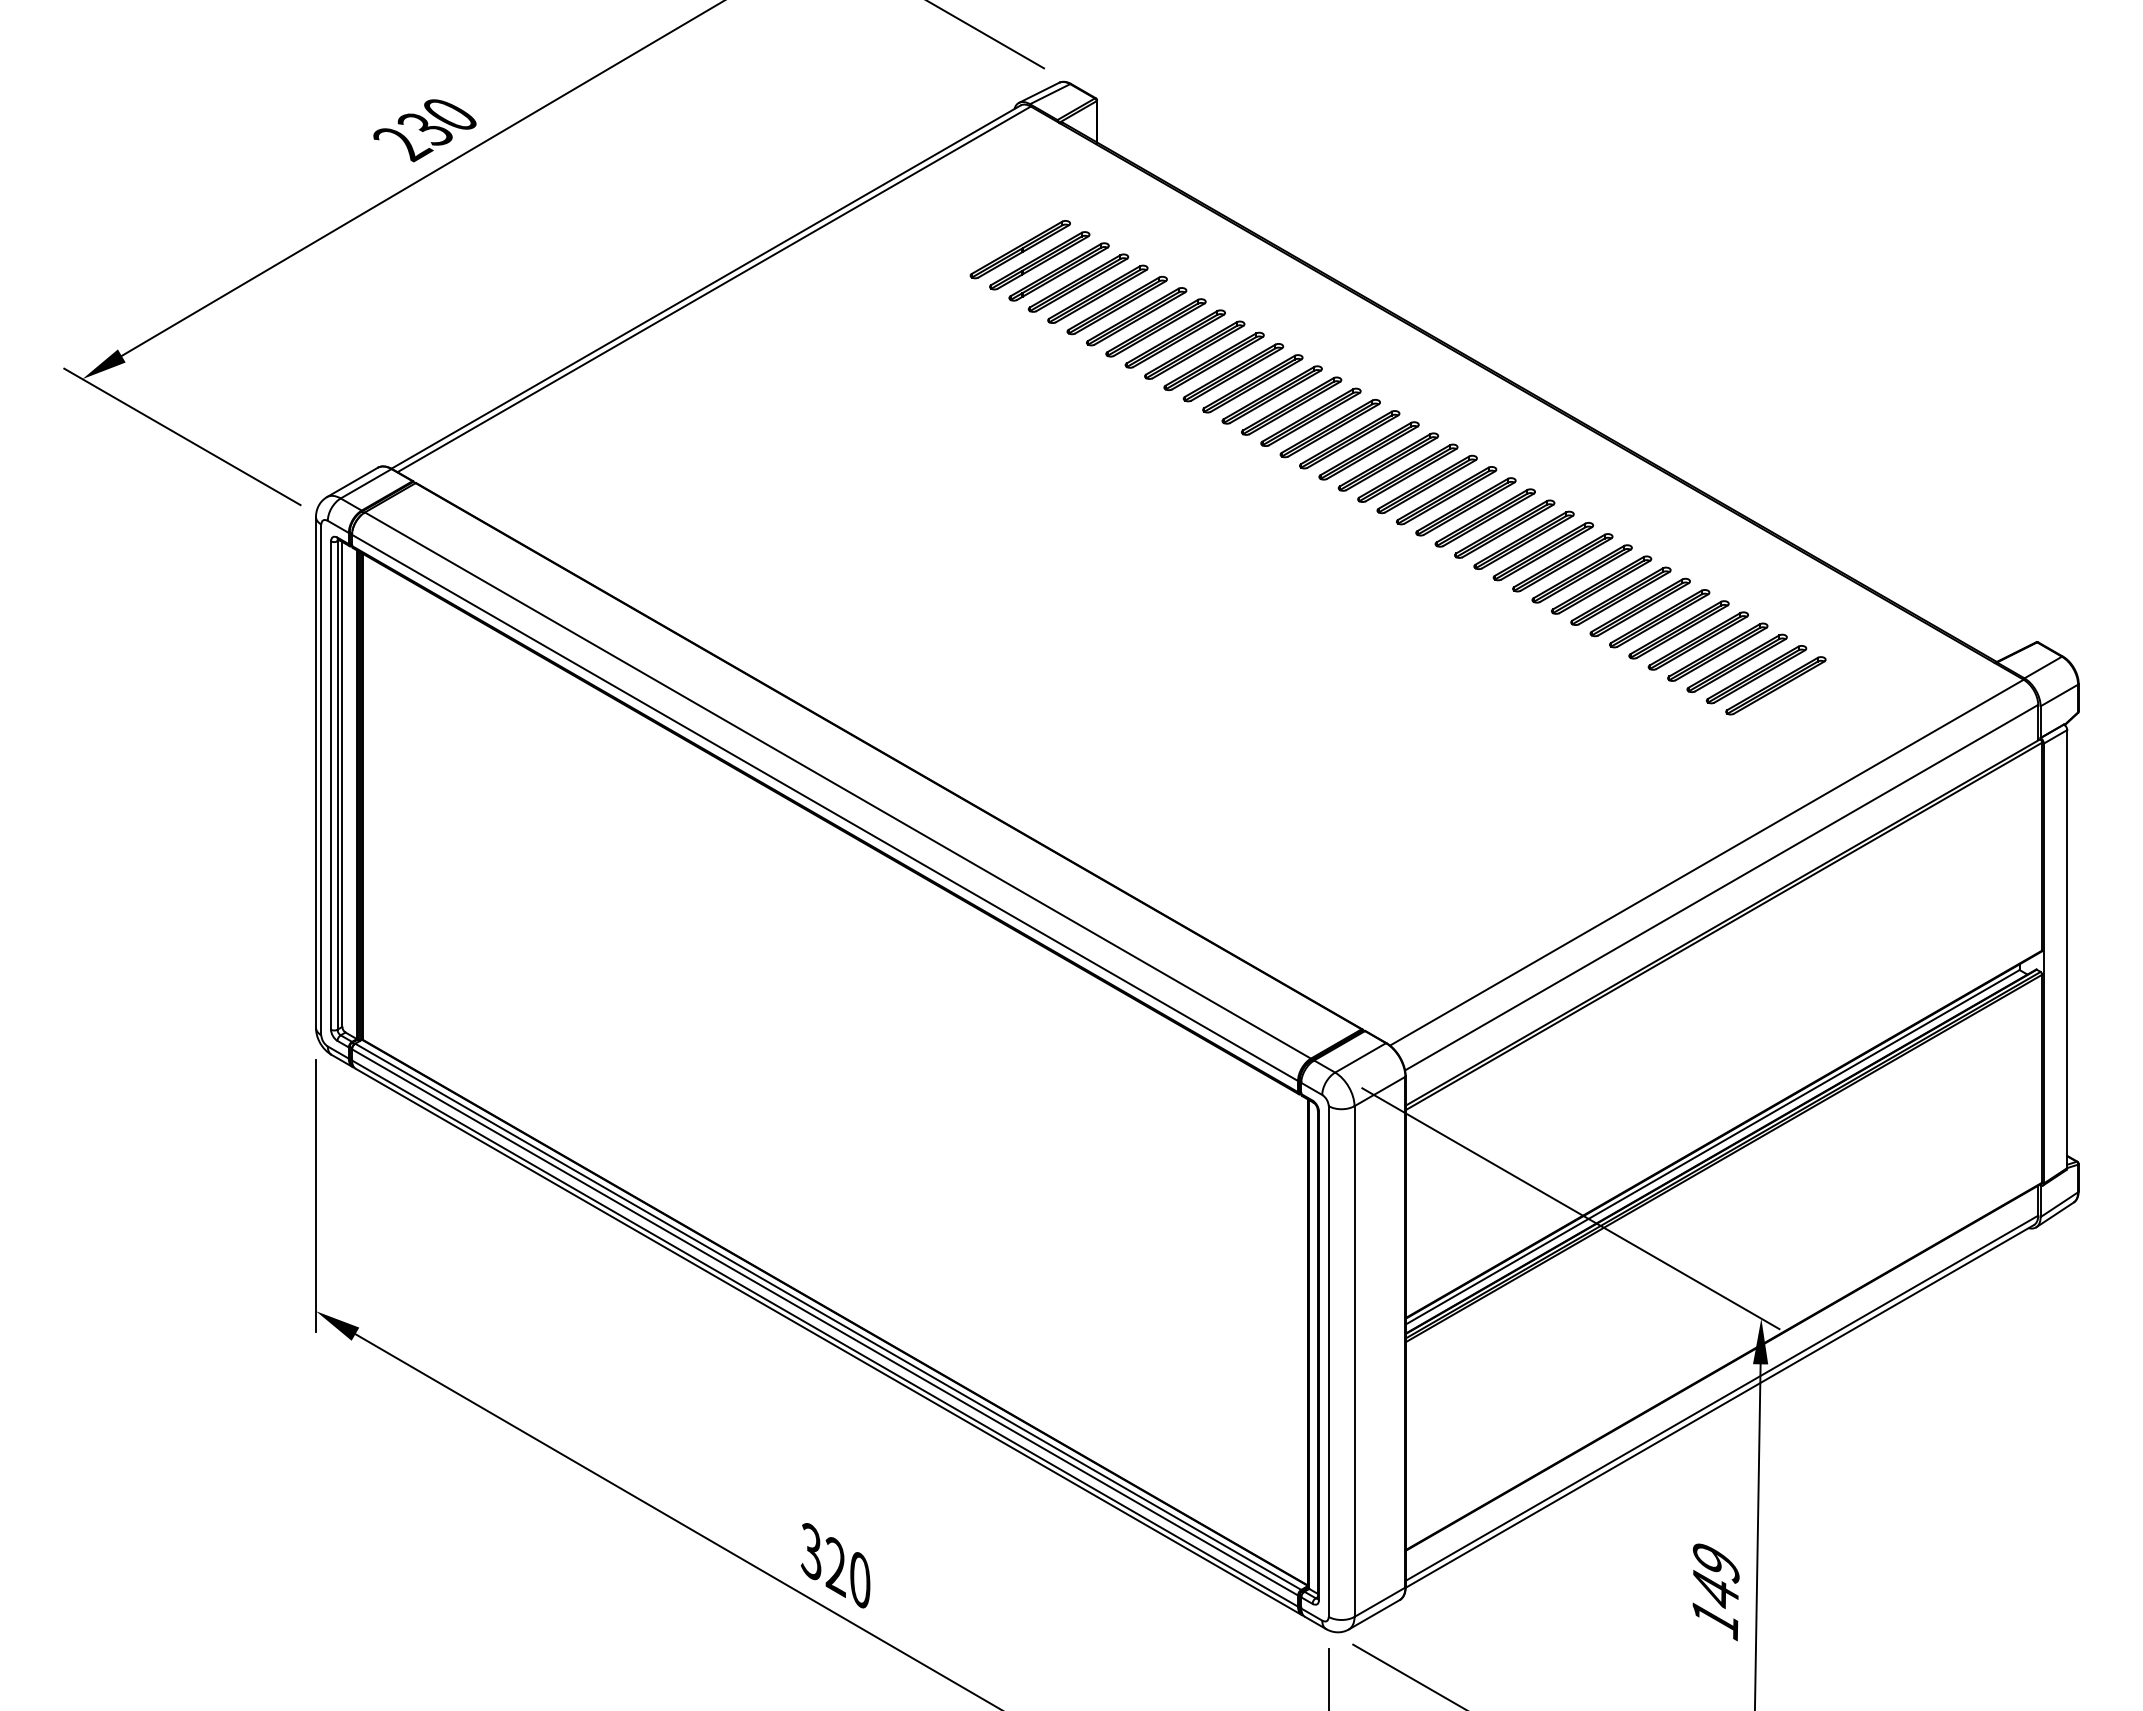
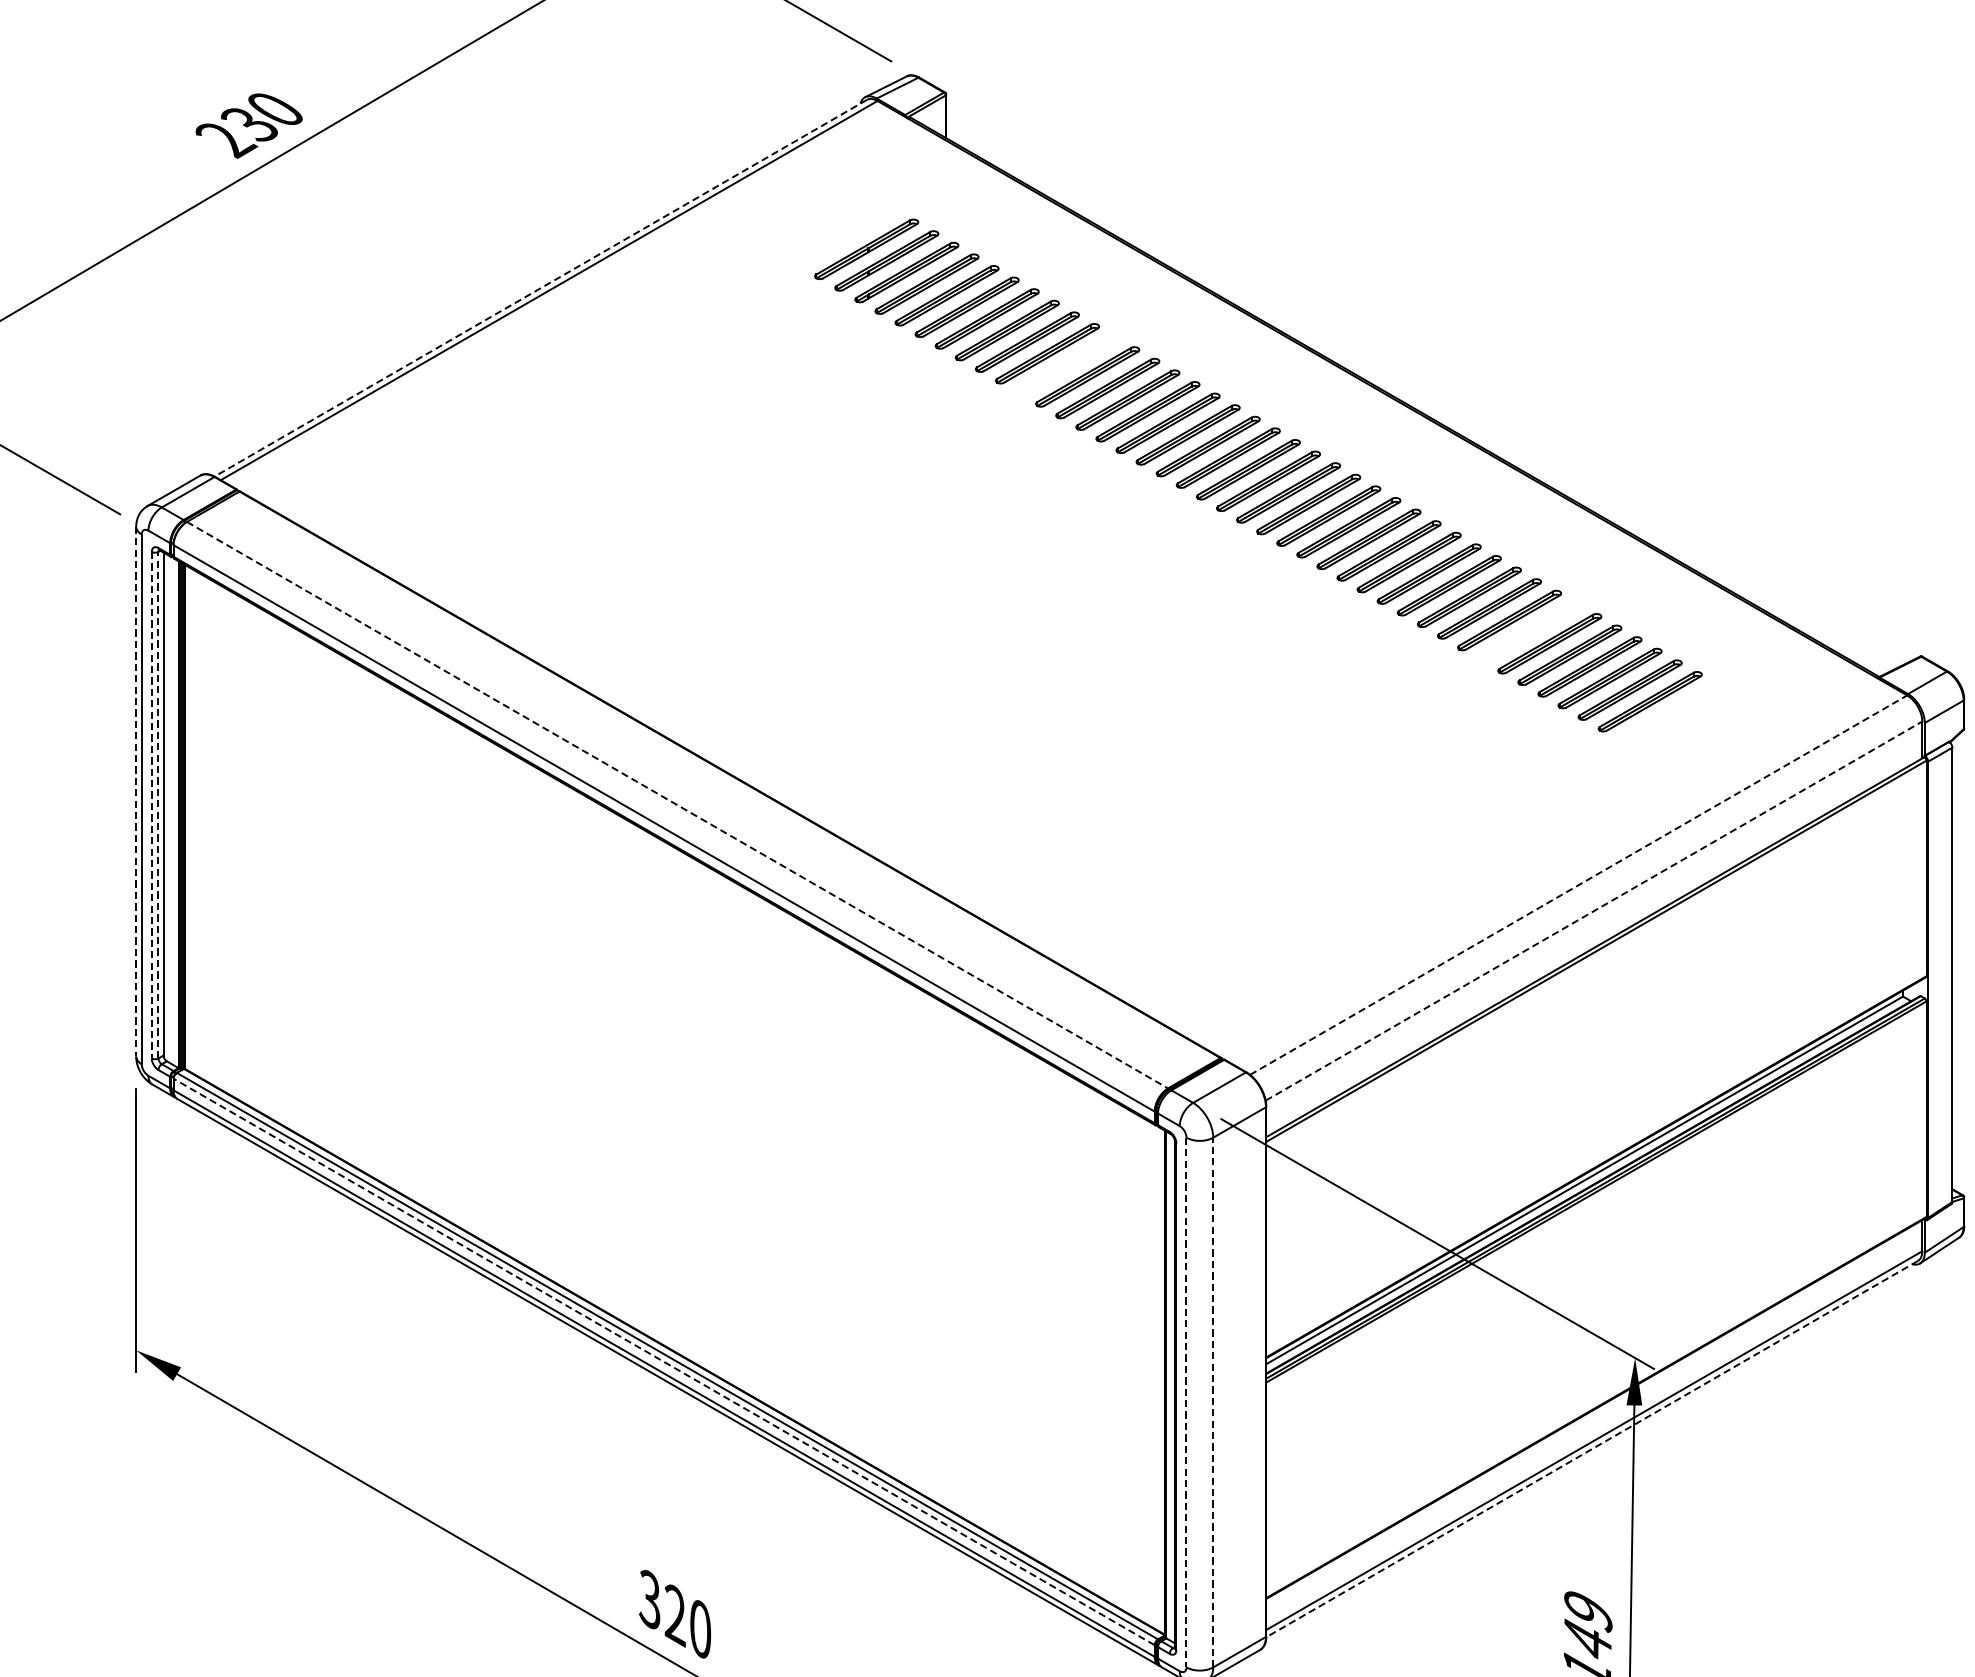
line: (705, 287) -> (540, 288), solid -> dashed
part: (1213, 360) -> (1066, 364), removed
part: (1659, 618) -> (1529, 631), removed
line: (316, 772) -> (136, 791), solid -> dashed
line: (337, 785) -> (158, 805), solid -> dashed
line: (838, 785) -> (678, 805), solid -> dashed
line: (331, 786) -> (152, 806), solid -> dashed
line: (1706, 862) -> (1578, 884), solid -> dashed
line: (1721, 887) -> (1593, 910), solid -> dashed
line: (824, 1322) -> (663, 1362), solid -> dashed
line: (1354, 1361) -> (1213, 1402), solid -> dashed
line: (1328, 1362) -> (1186, 1403), solid -> dashed
line: (1719, 1406) -> (1591, 1449), solid -> dashed

